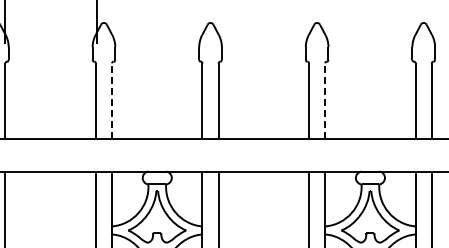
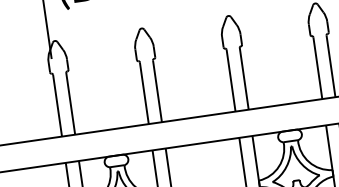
line: (112, 101) -> (71, 103), dashed -> solid
line: (325, 101) -> (244, 78), dashed -> solid

